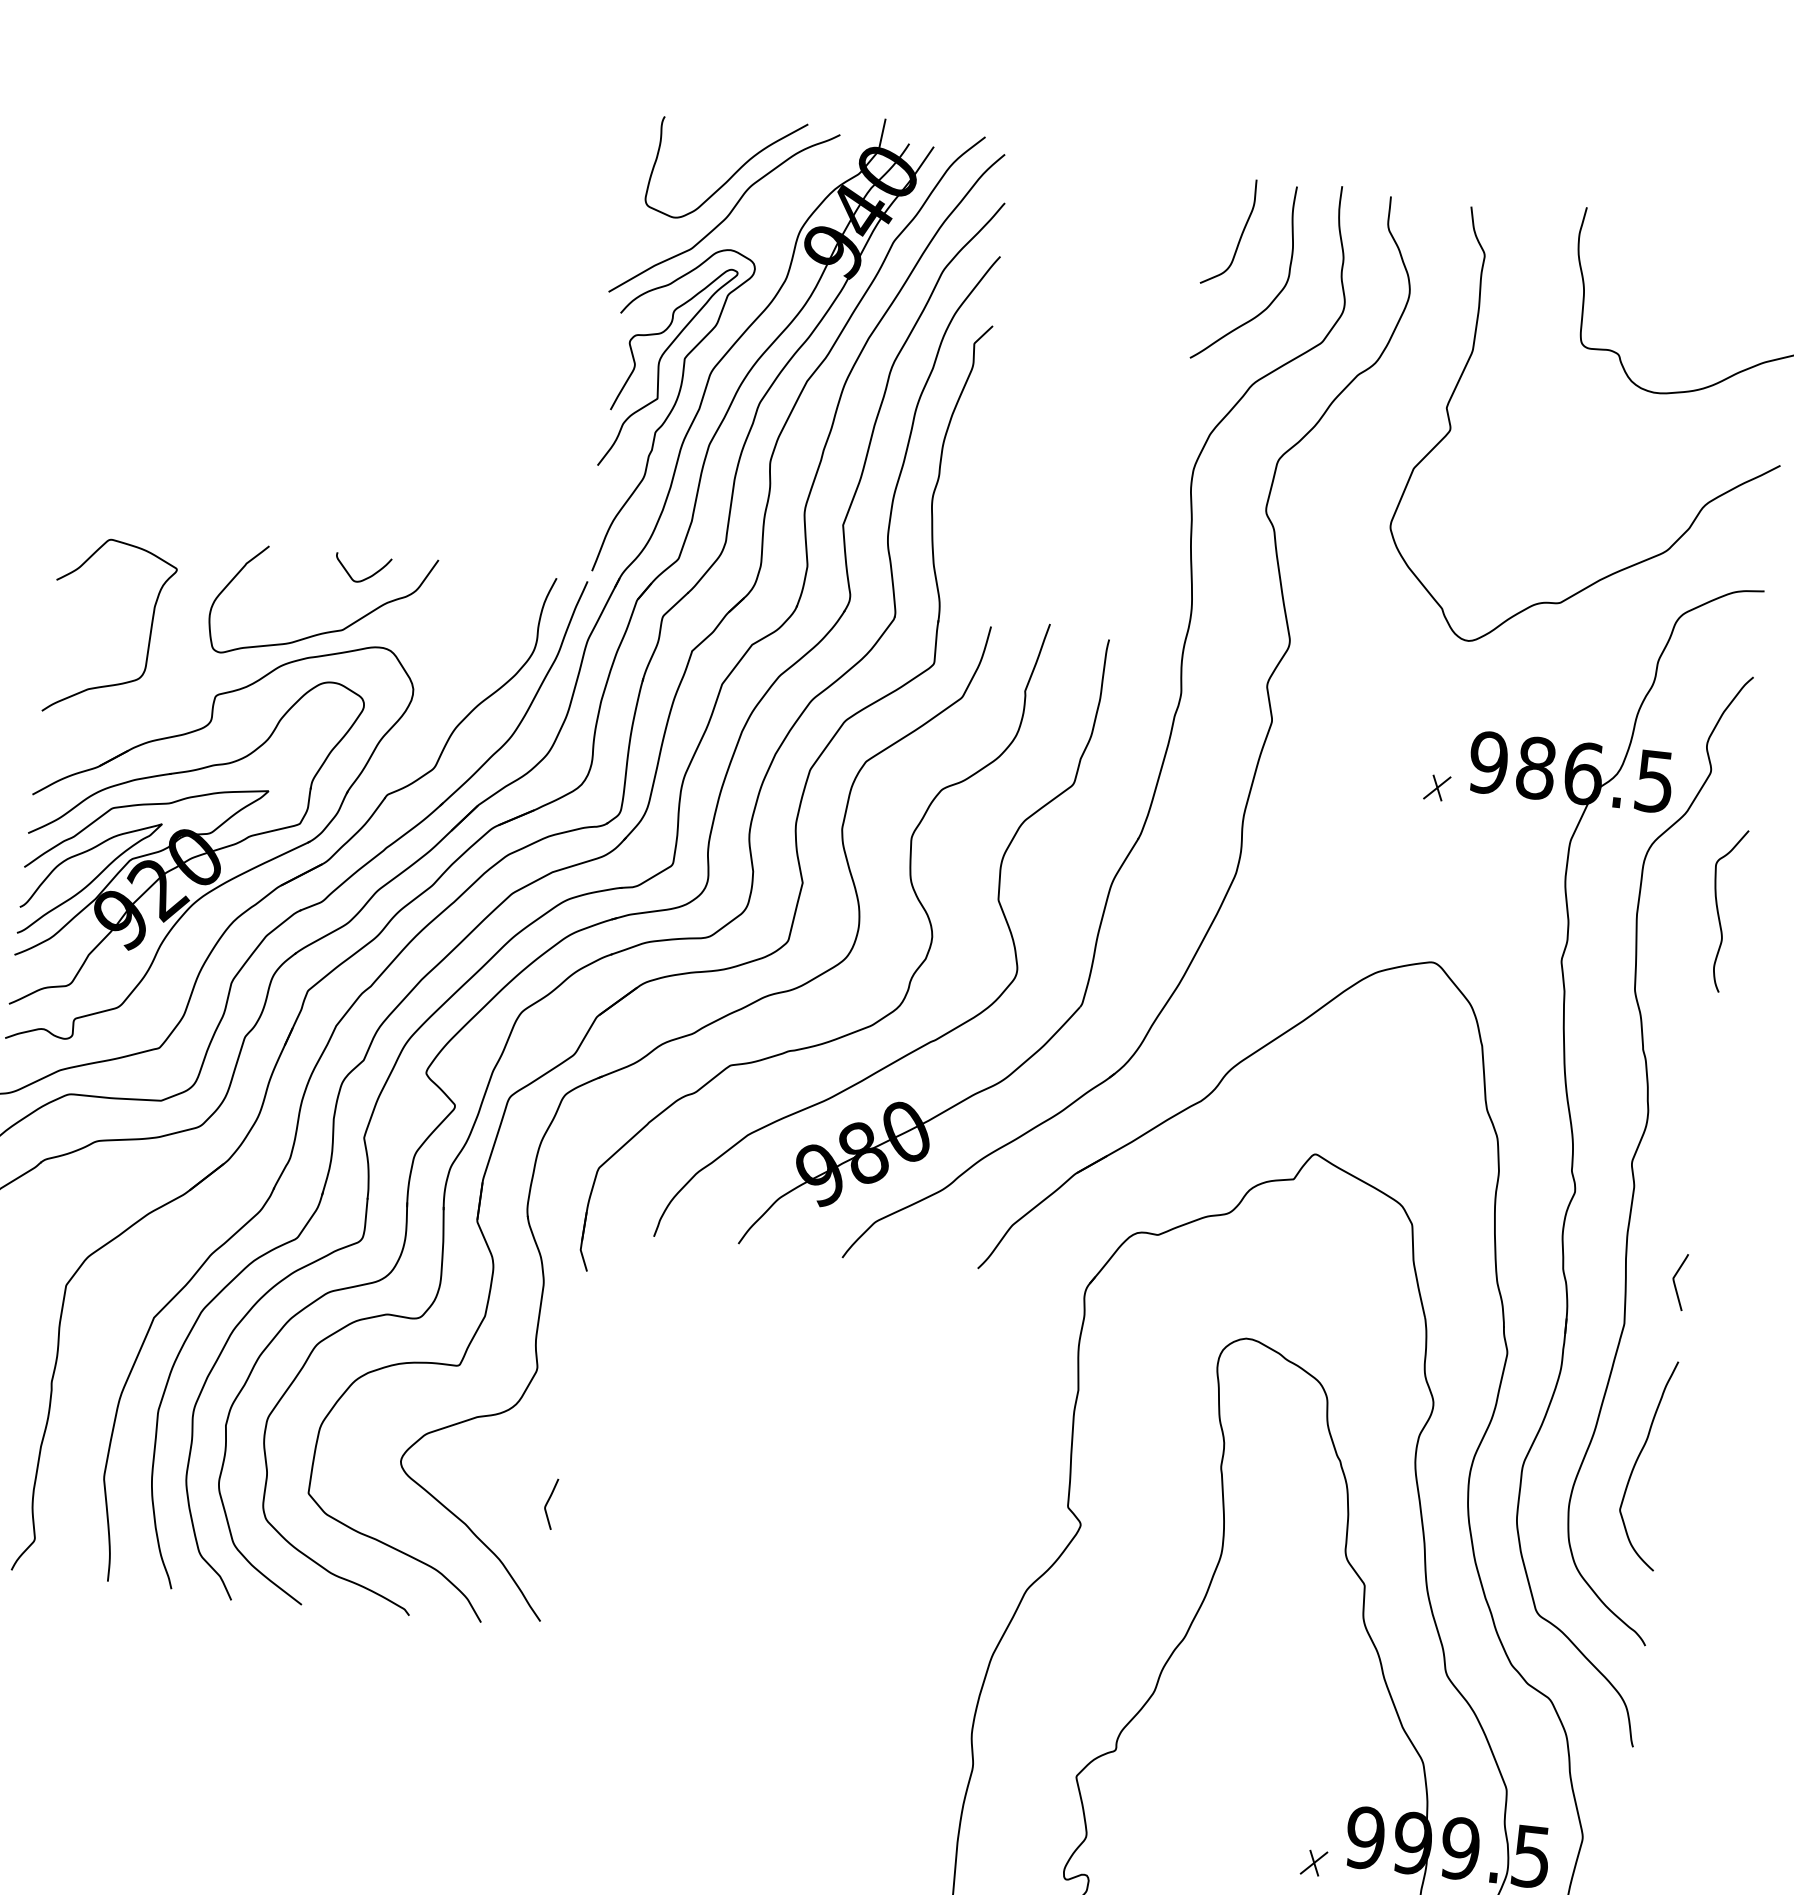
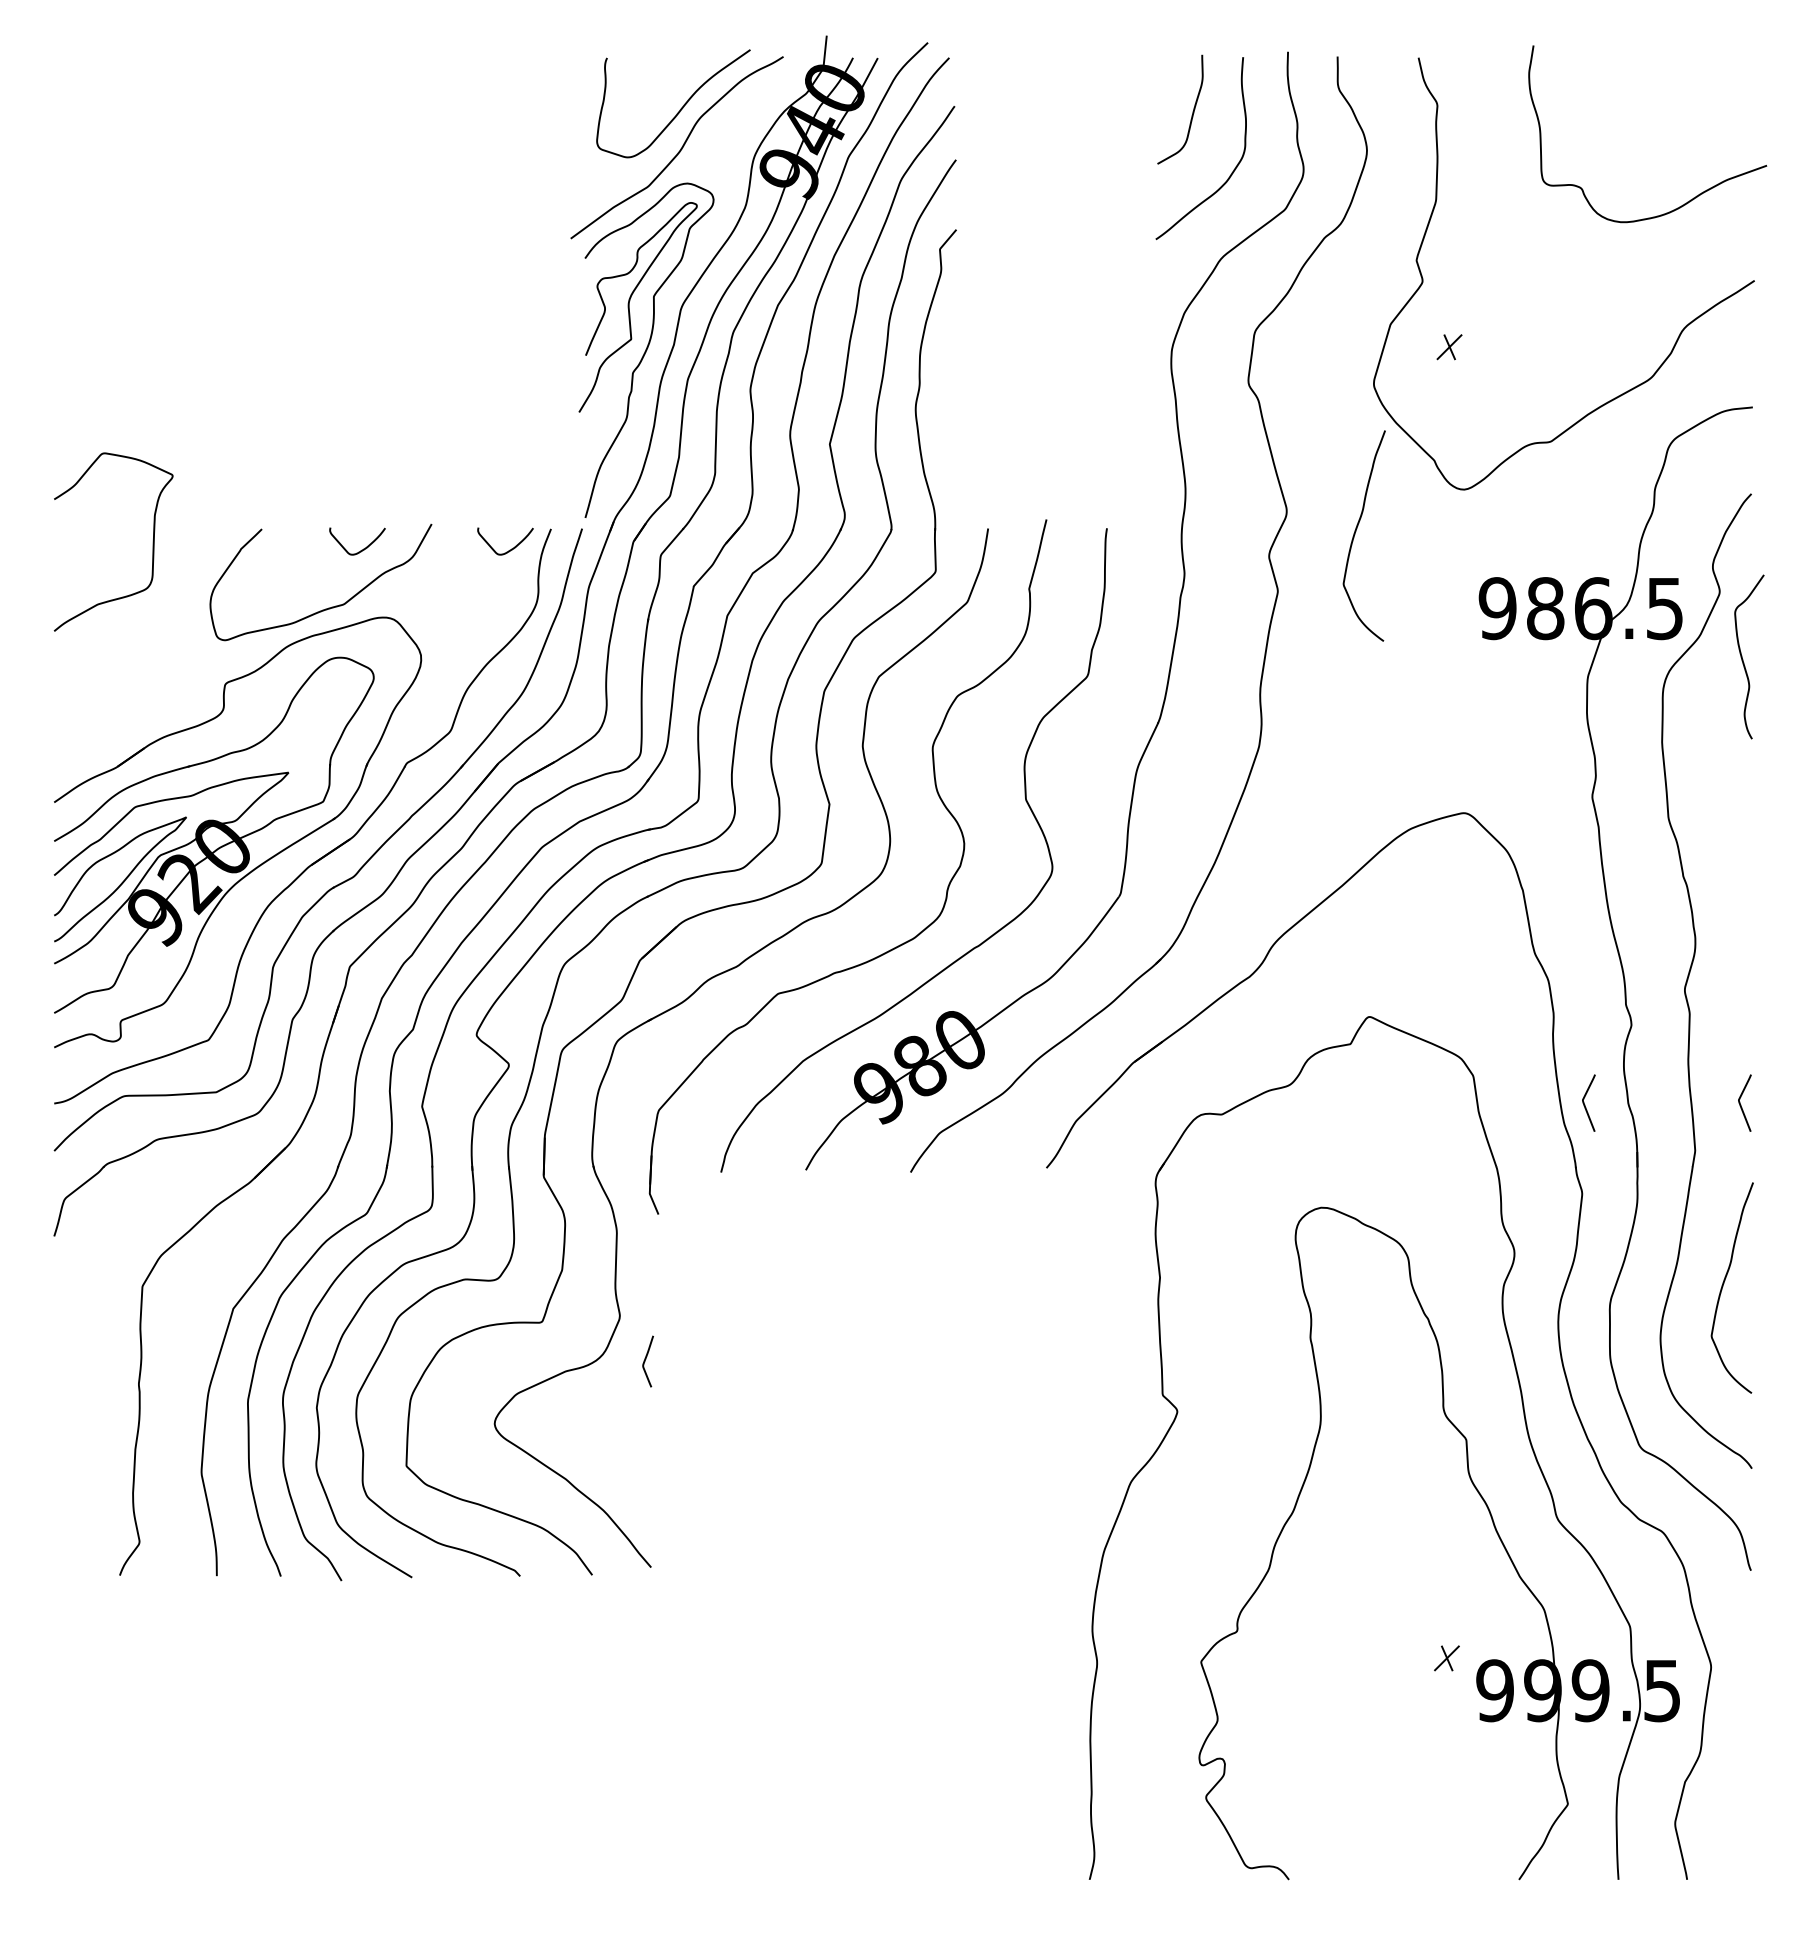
curve: (515, 593) -> (511, 548), added
curve: (149, 632) -> (152, 541), moved
curve: (1356, 670) -> (1356, 531), added
part: (1437, 788) -> (1449, 347), moved
curve: (1719, 912) -> (1743, 659), moved
curve: (1520, 1265) -> (1585, 1104), added
curve: (547, 1503) -> (645, 1361), moved
part: (1313, 1863) -> (1446, 1658), moved

